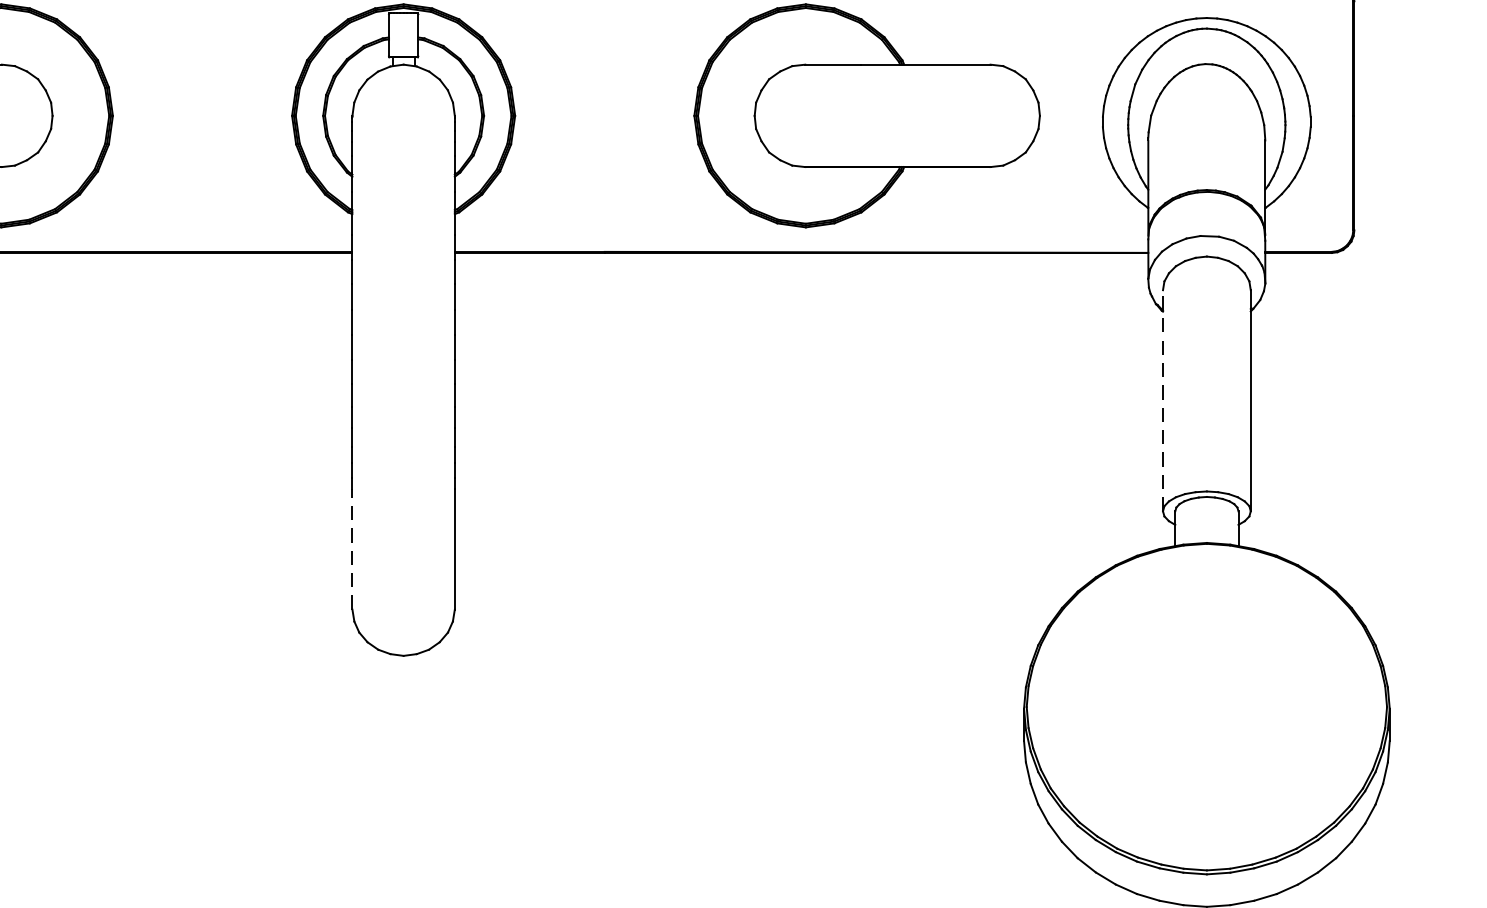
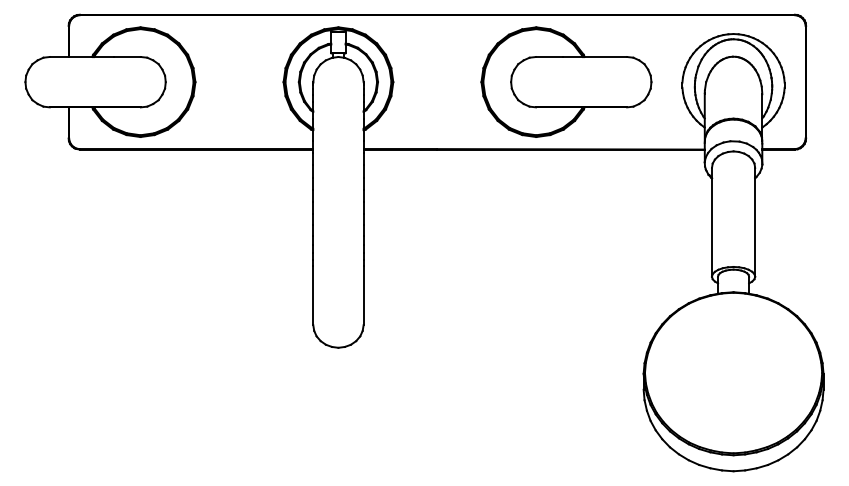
line: (1164, 399) -> (712, 221), dashed -> solid
line: (352, 549) -> (313, 295), dashed -> solid

